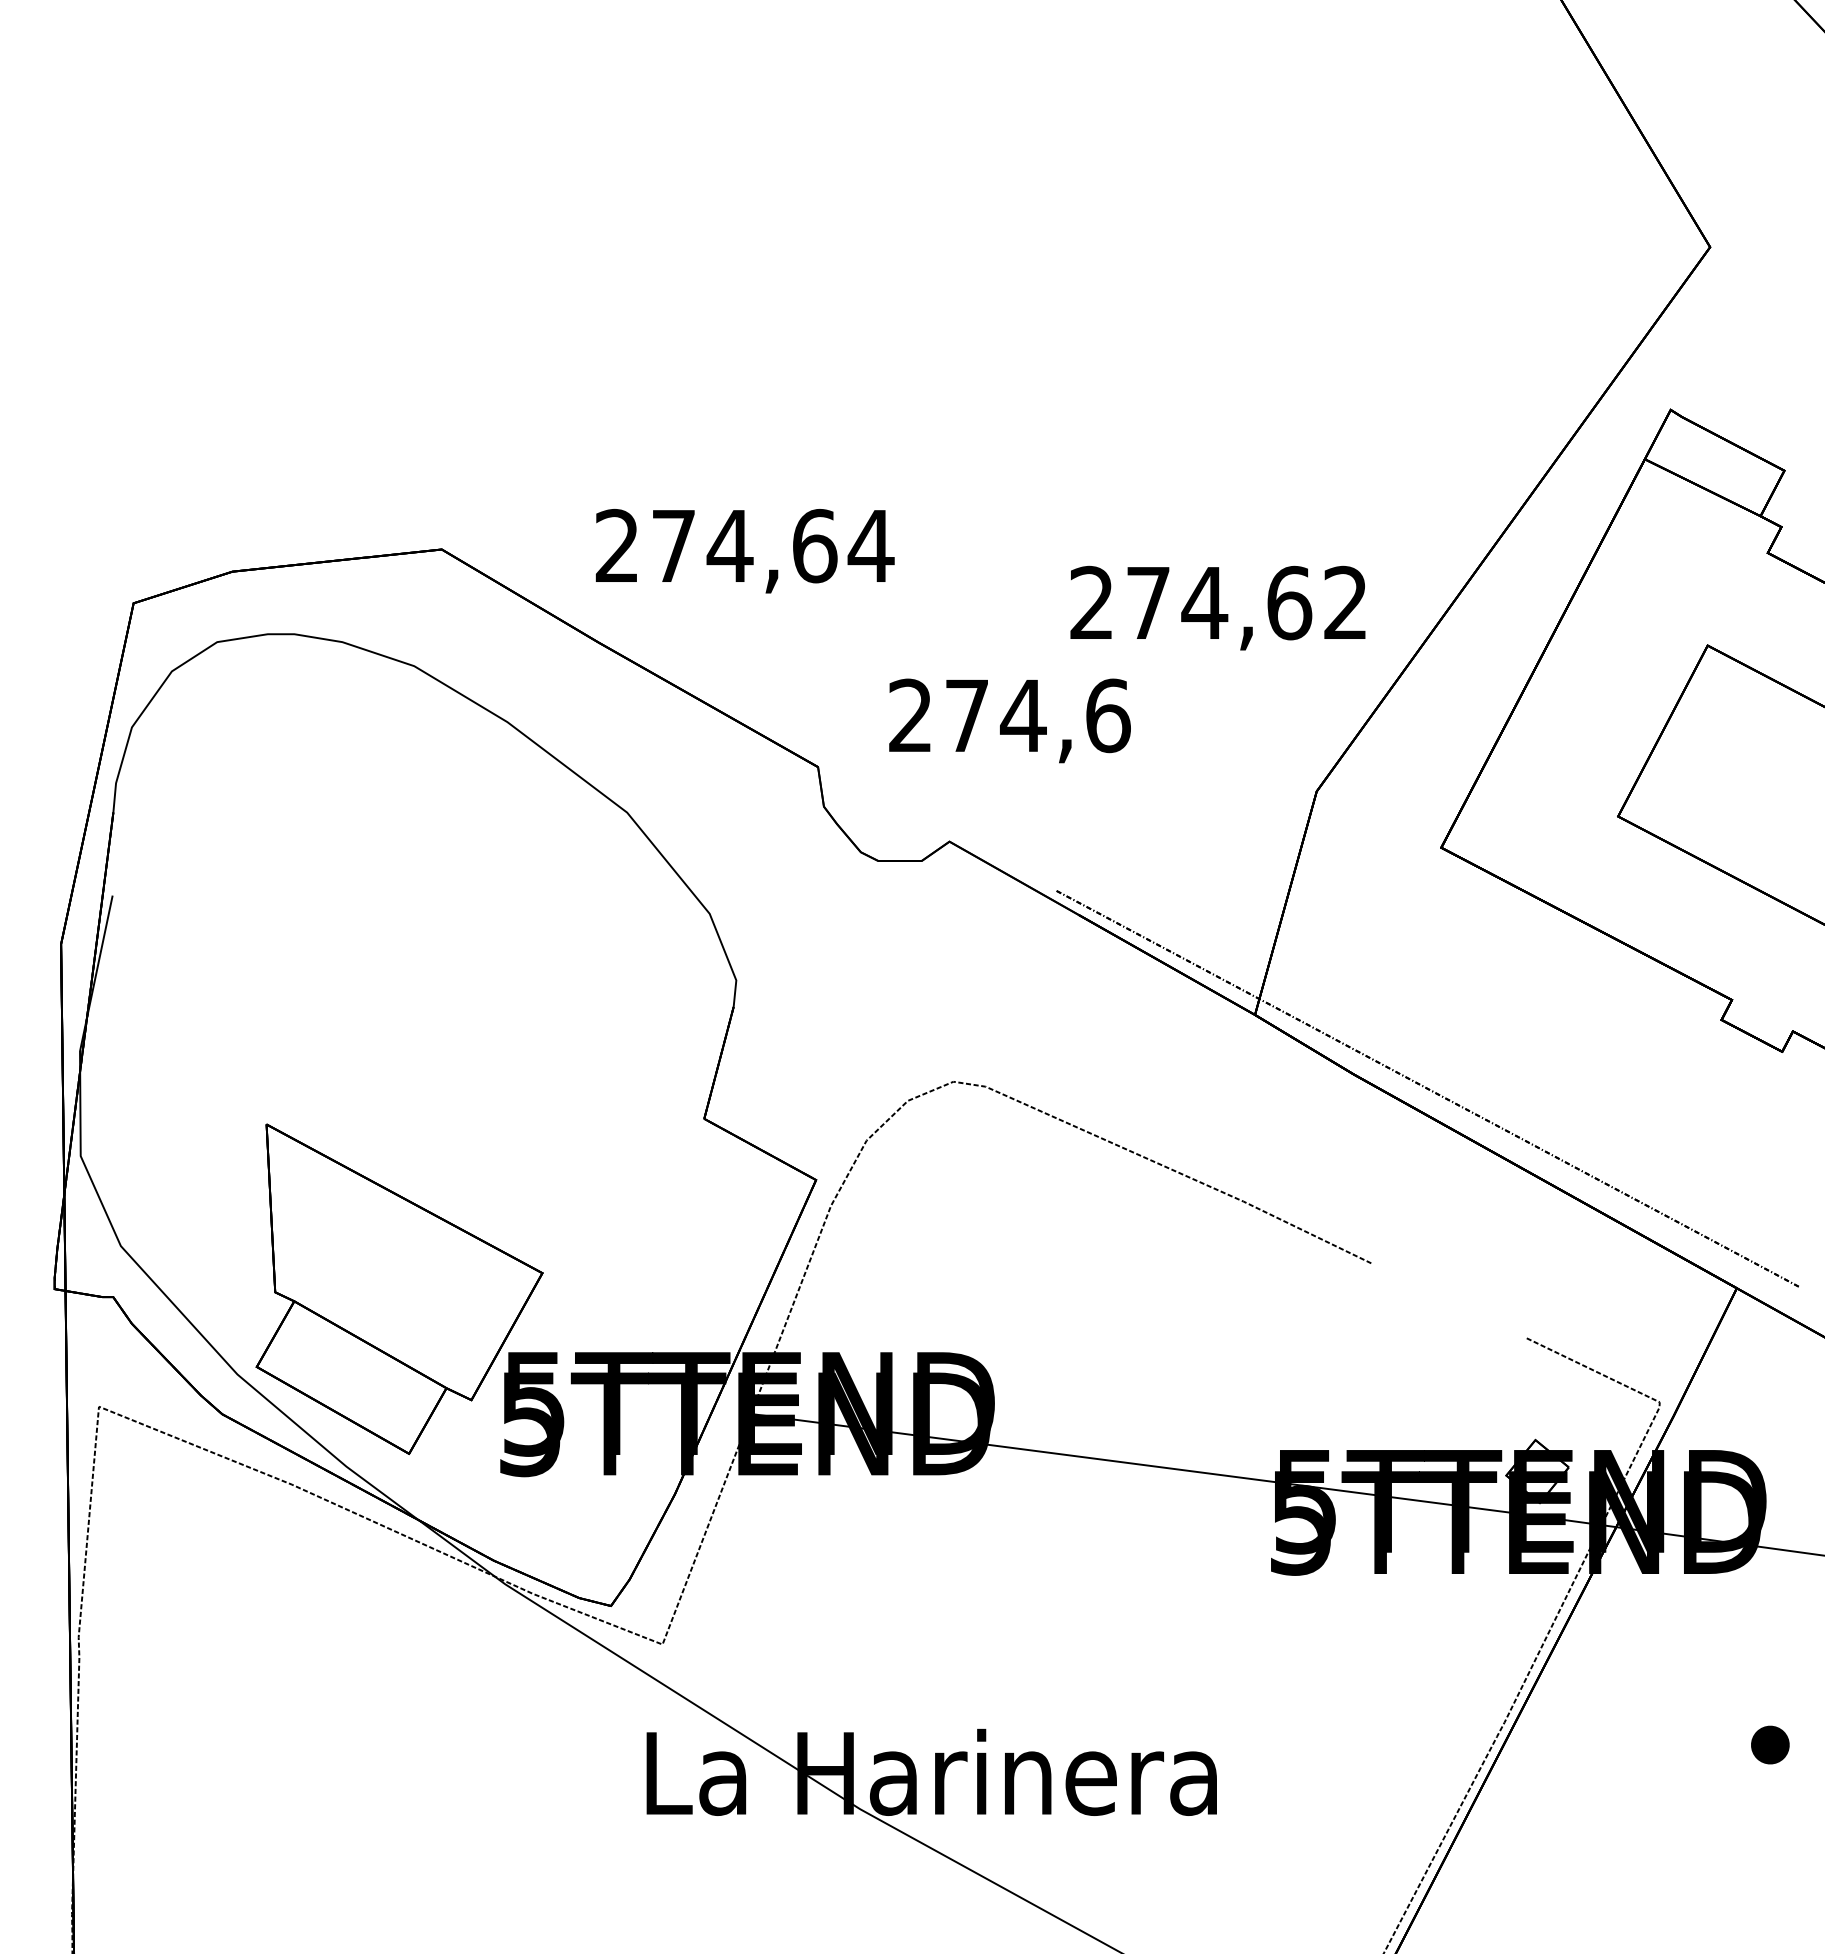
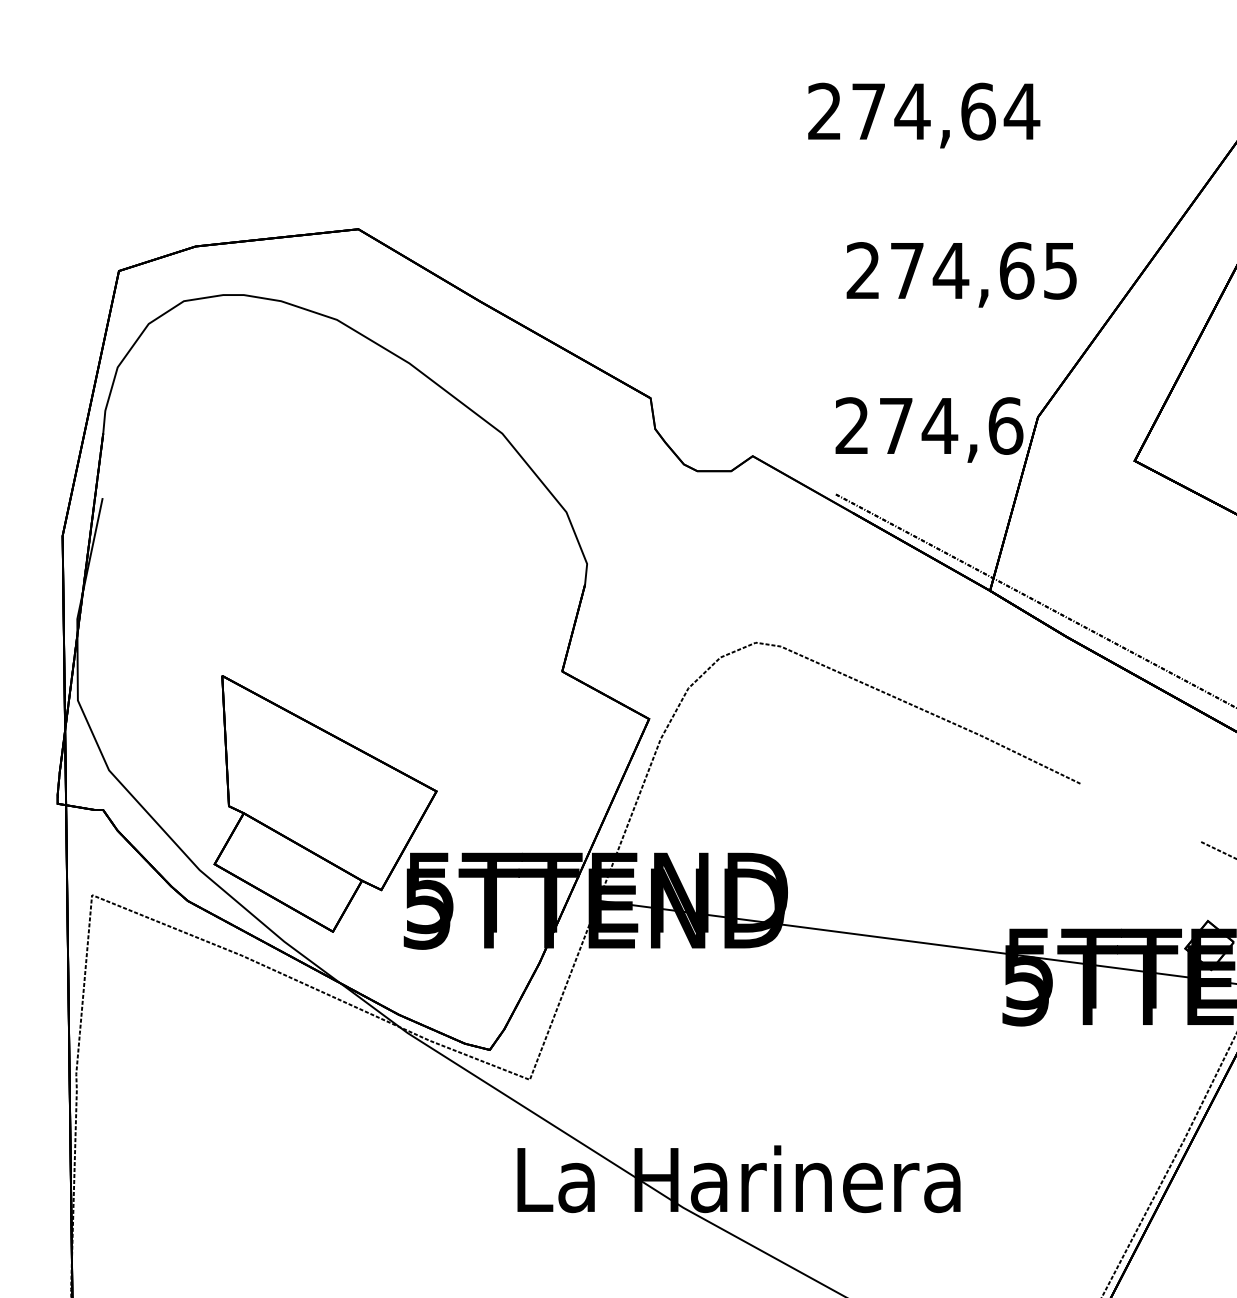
text: (744, 551) -> (923, 115), moved
text: (1345, 602) -> (1060, 270), 274,62 -> 274,65
text: (1009, 720) -> (929, 429), moved

